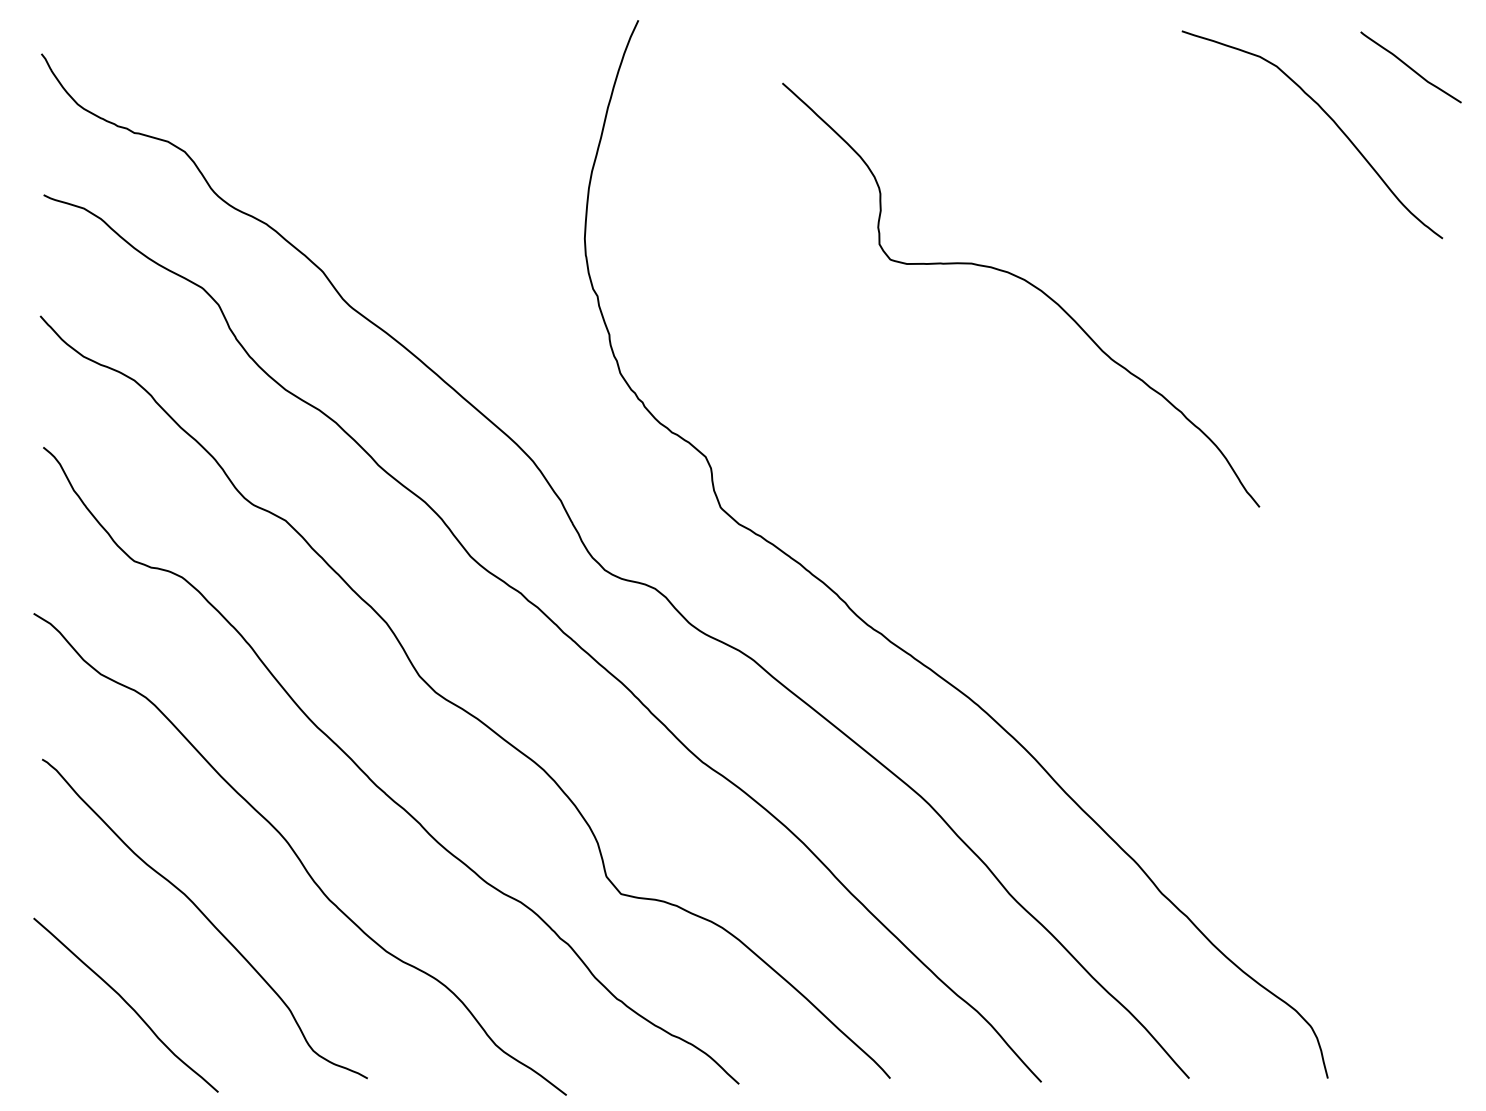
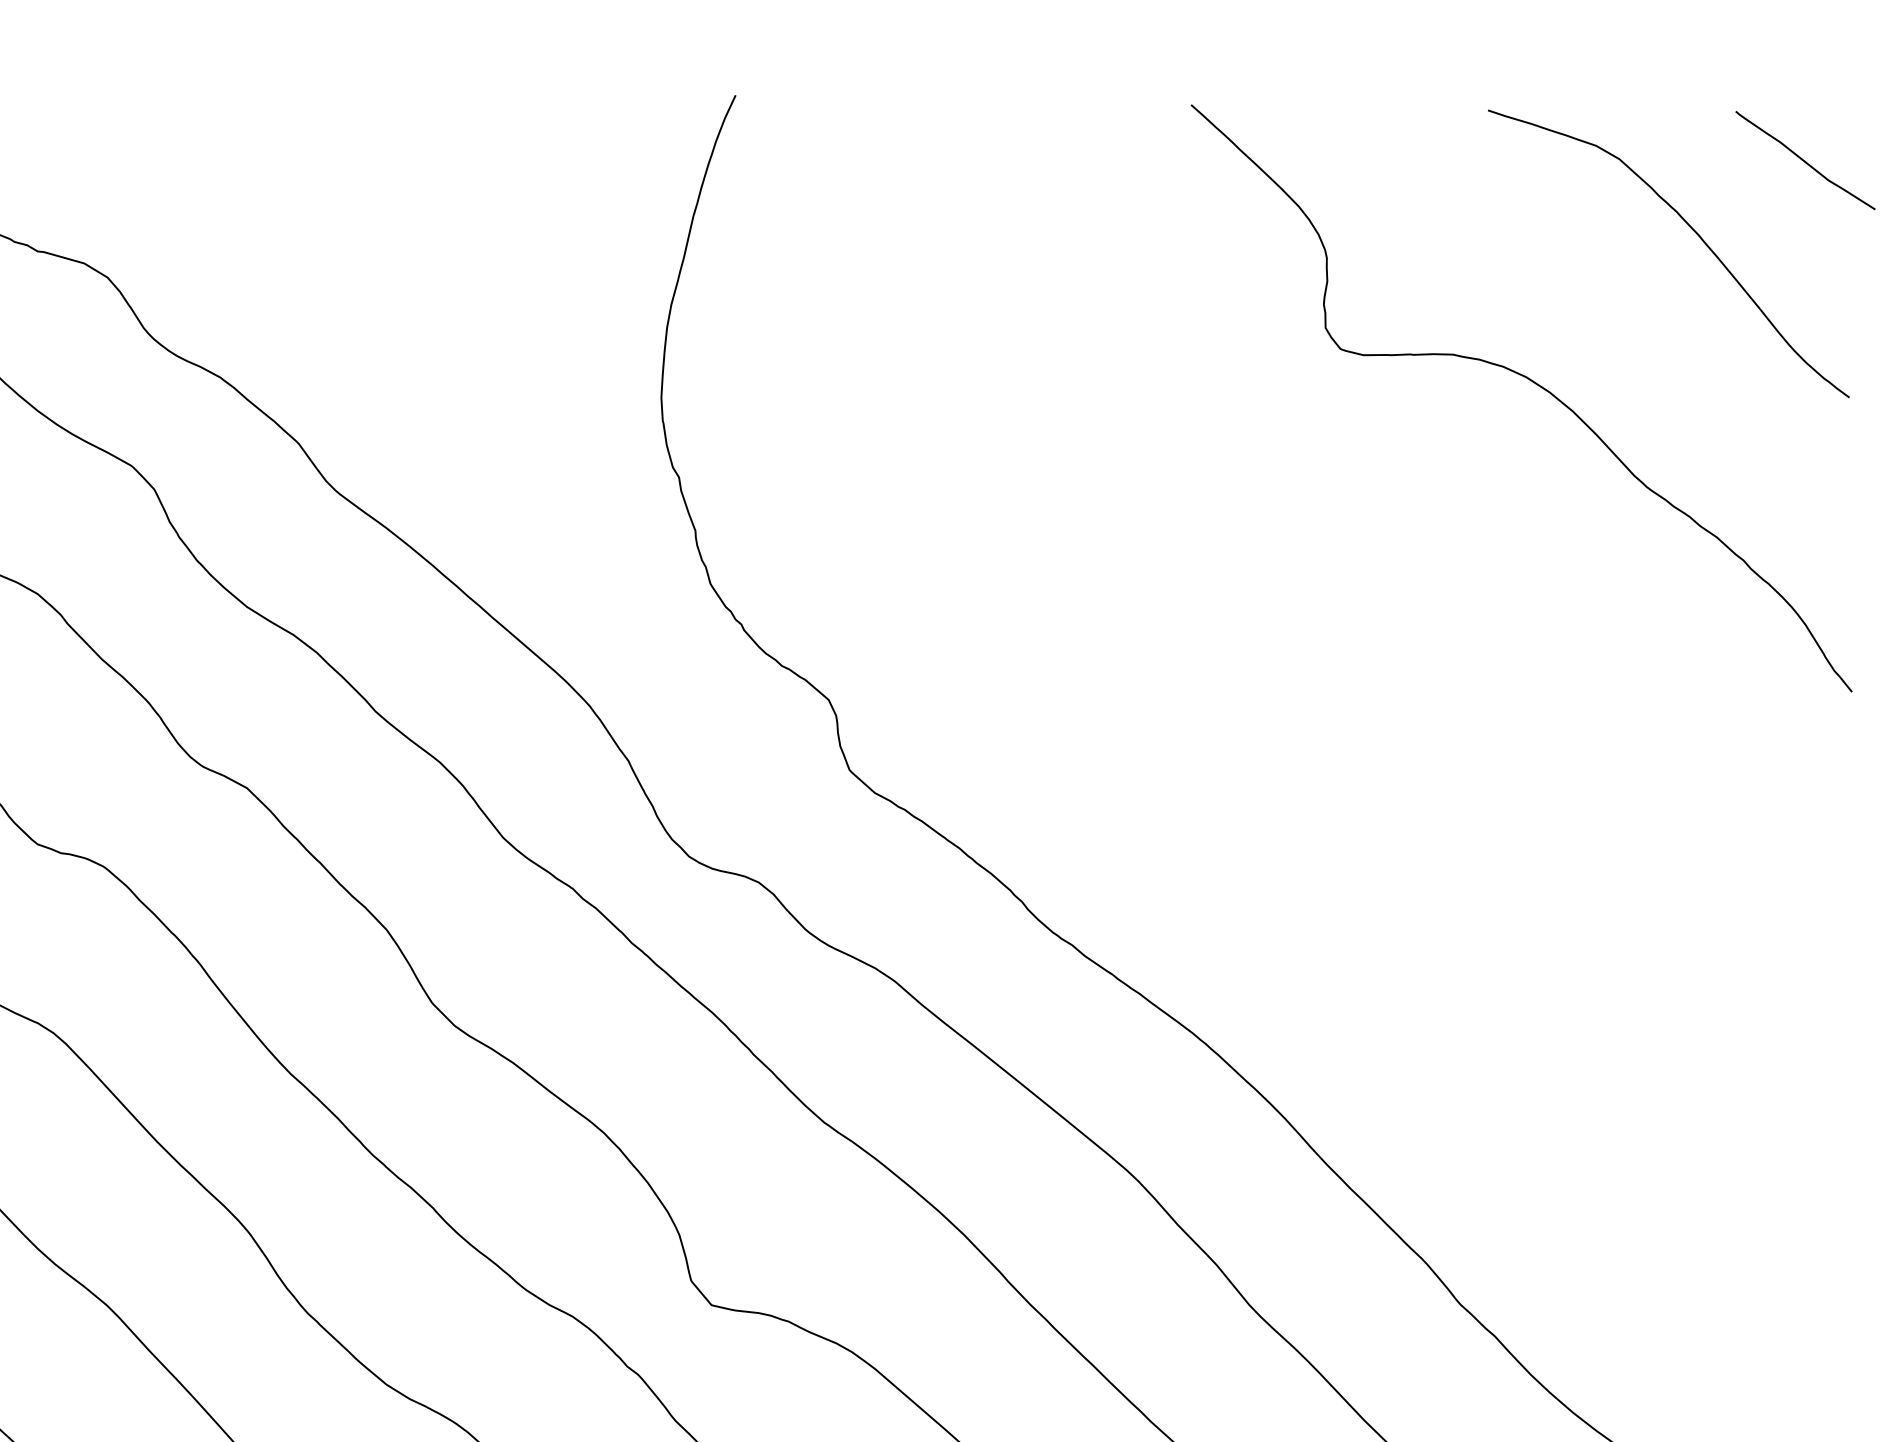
curve: (1029, 284) -> (1533, 383), moved

